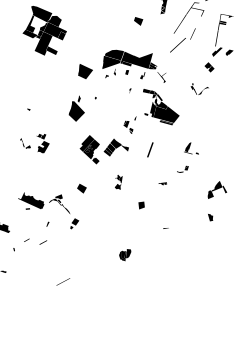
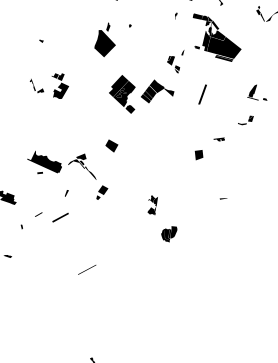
part: (118, 182) -> (152, 205), moved
part: (141, 205) -> (198, 155), moved
part: (43, 242) -> (60, 217), size x1.6

